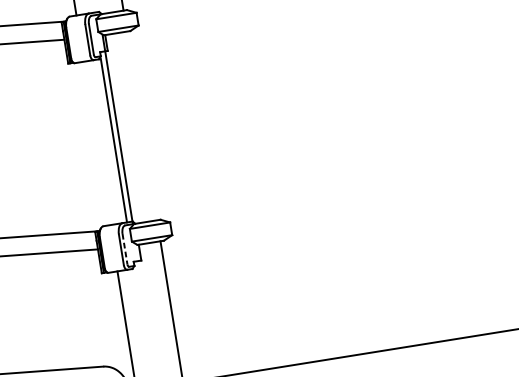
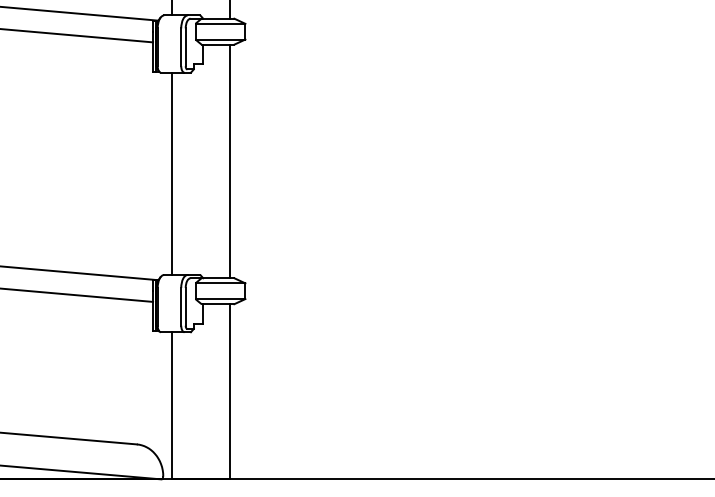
line: (118, 129) -> (230, 161), moved
line: (114, 140) -> (172, 173), moved
line: (124, 248) -> (185, 306), dashed -> solid

